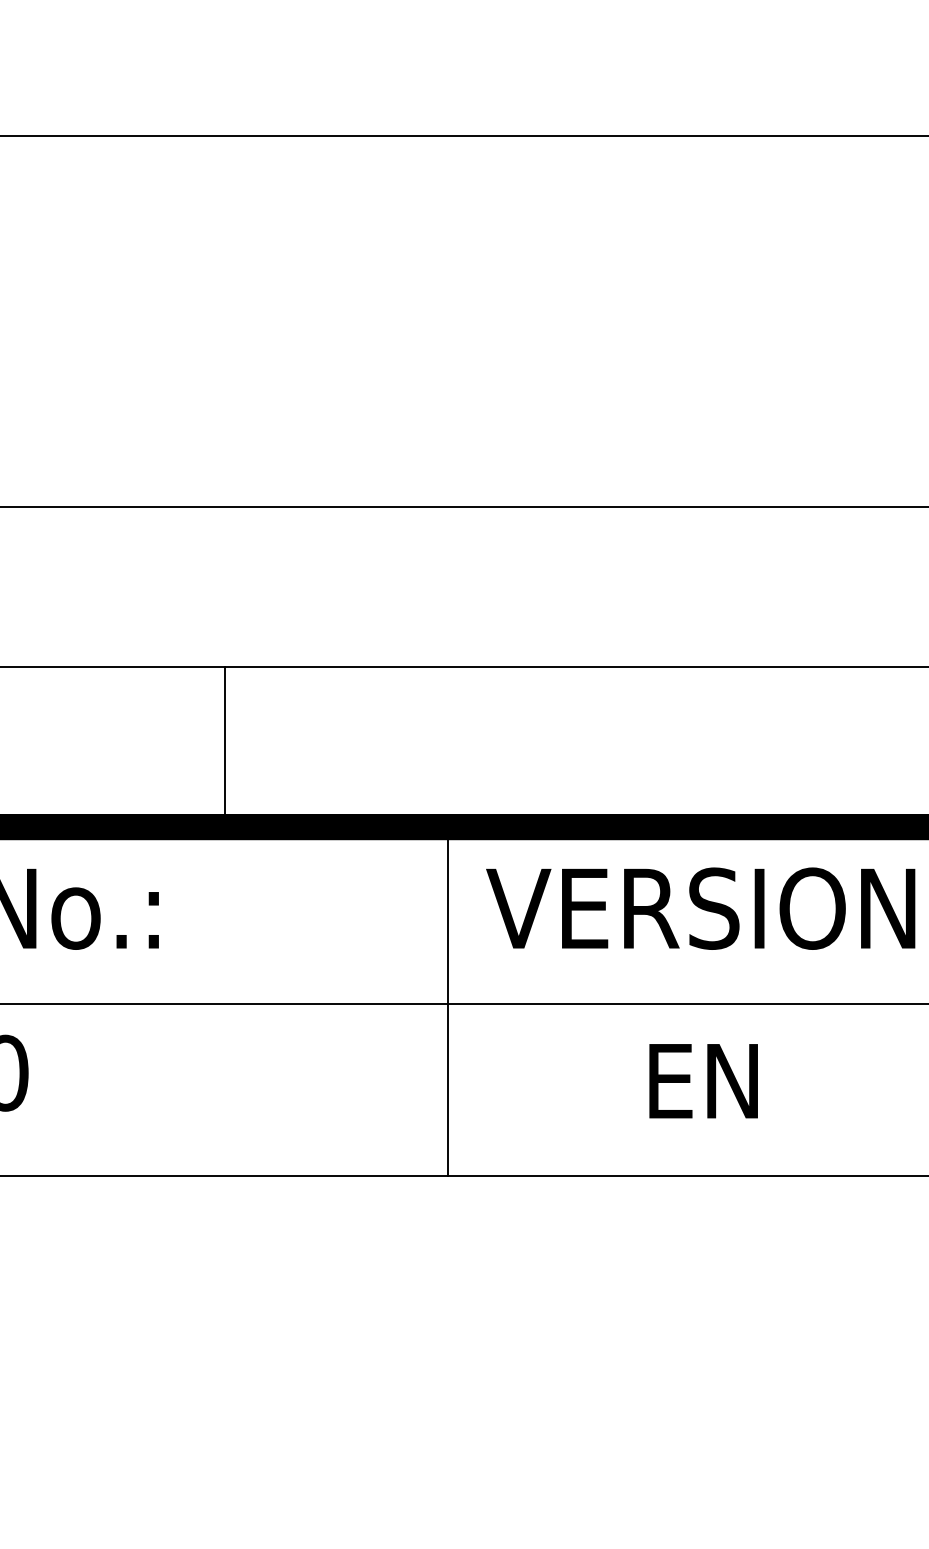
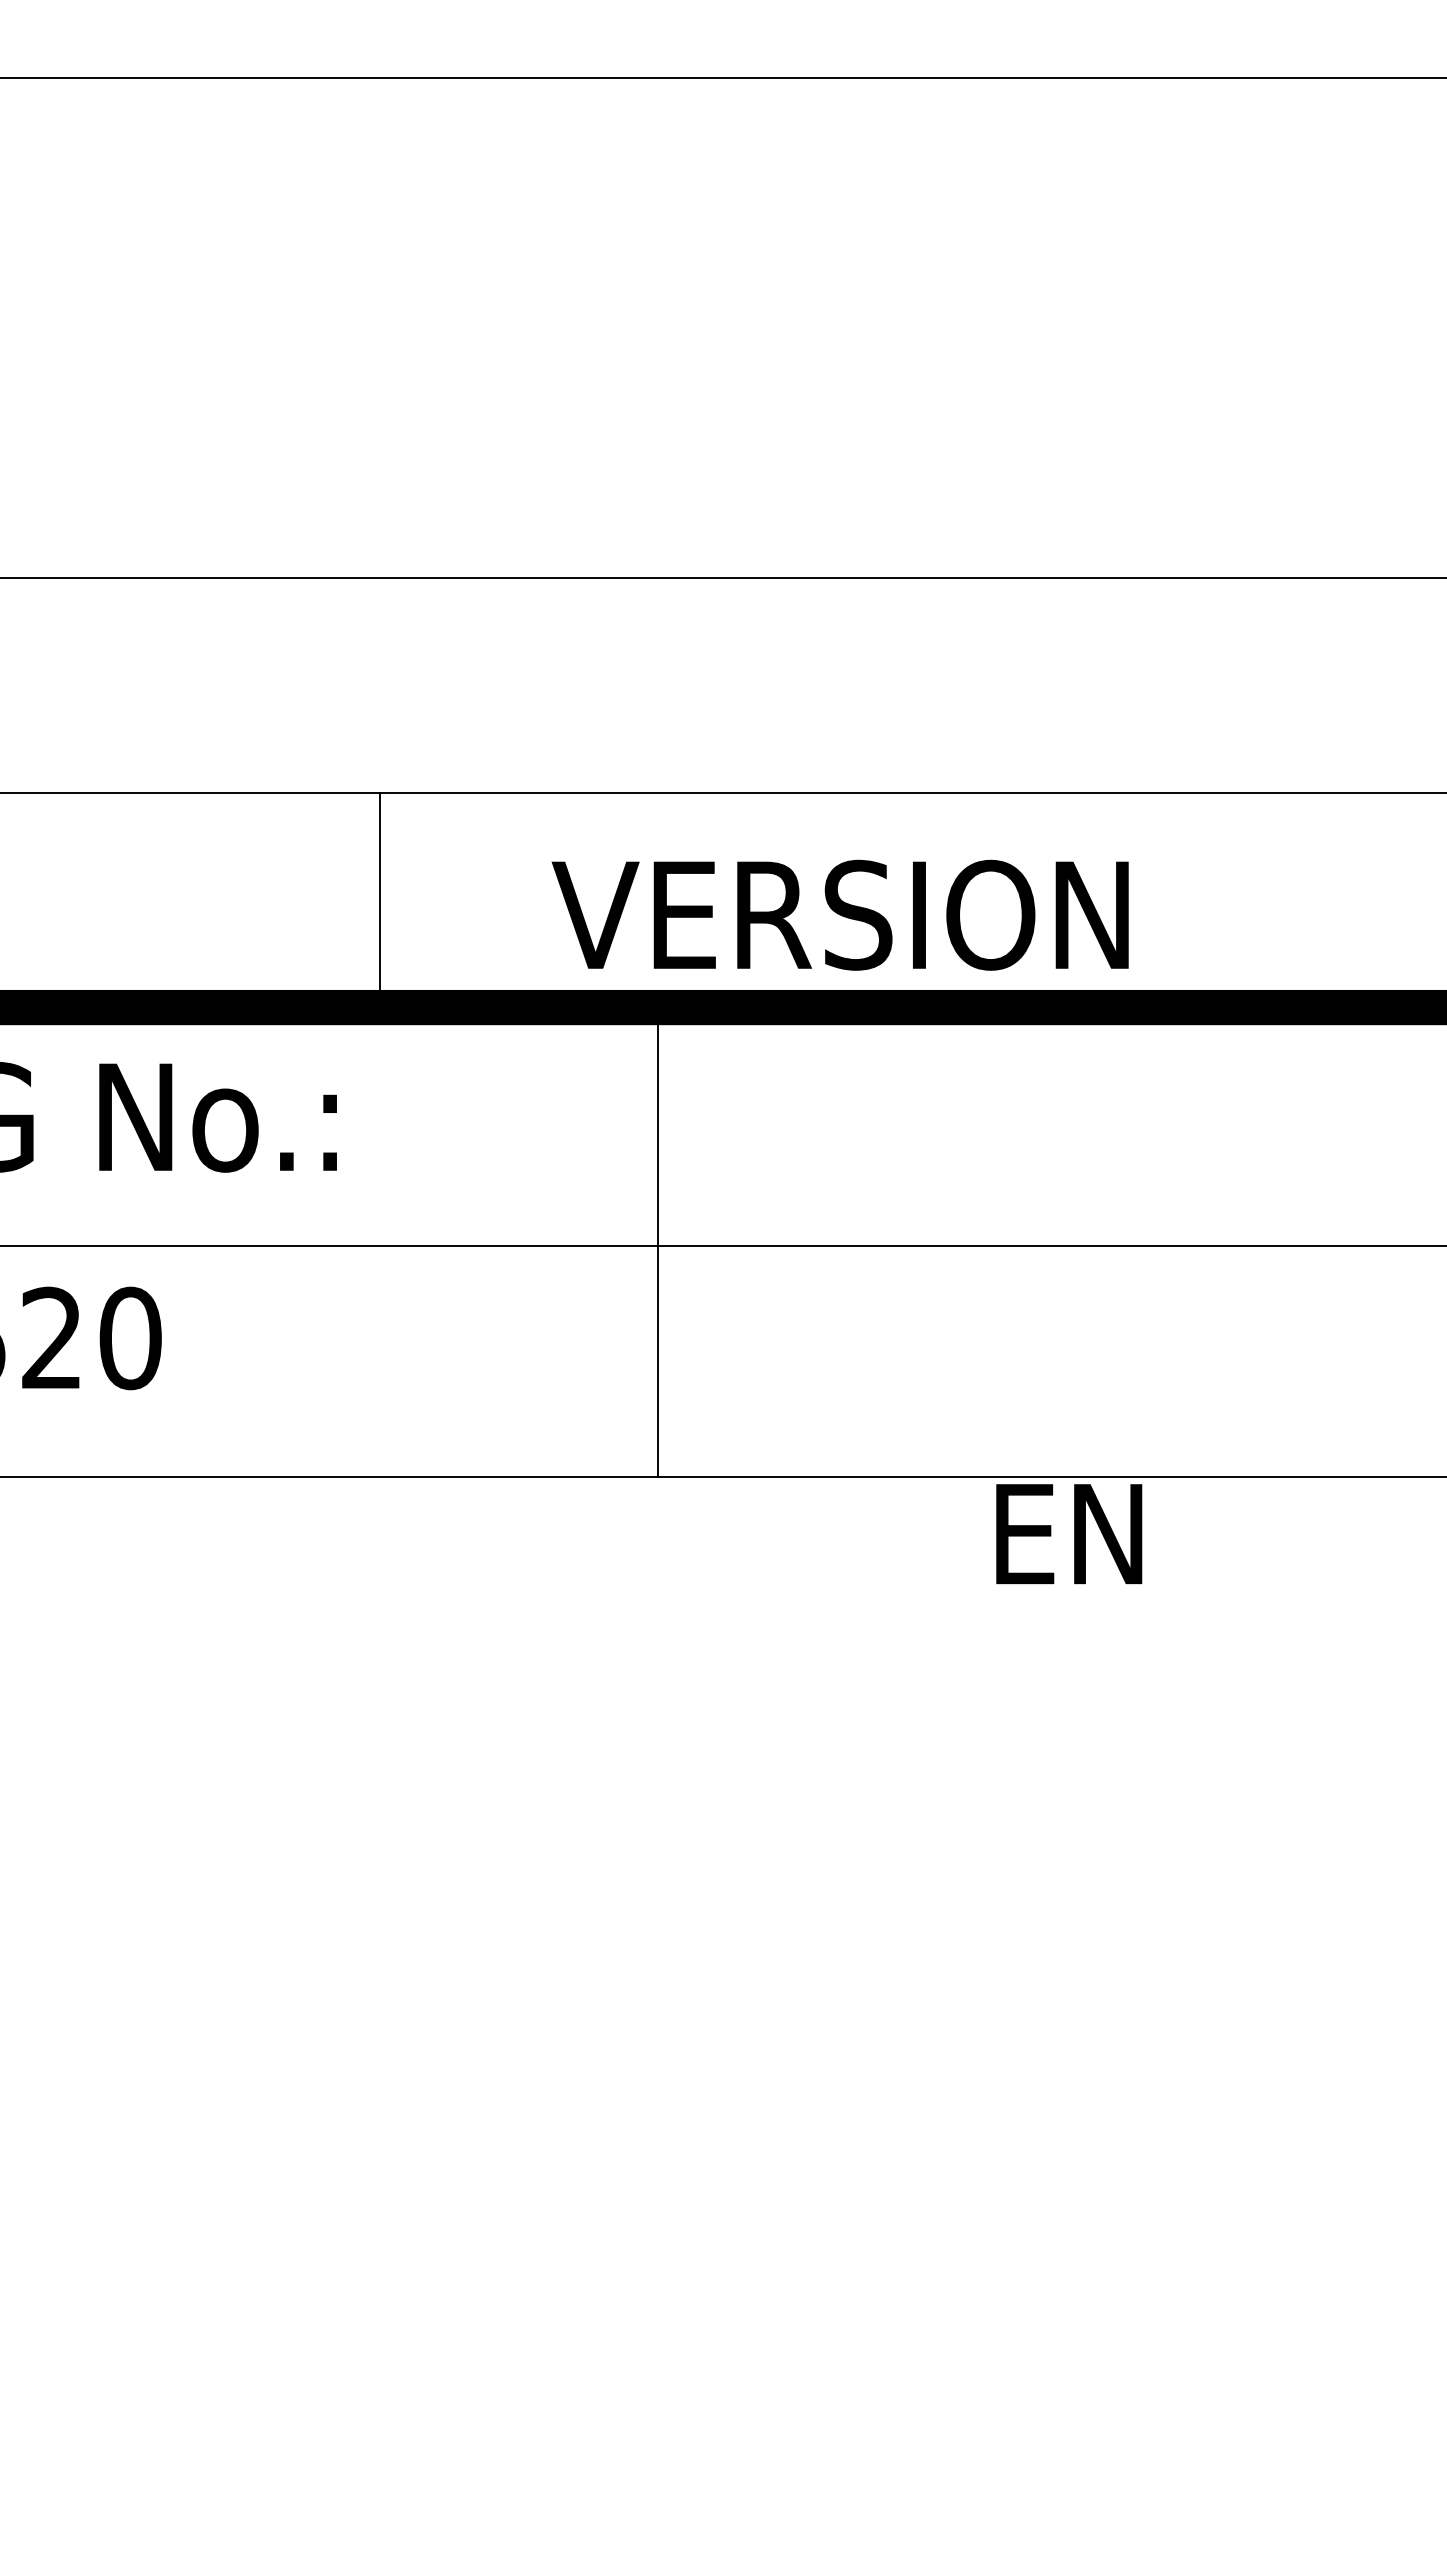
line: (225, 746) -> (380, 899), moved
text: (700, 908) -> (839, 914), moved
line: (448, 1001) -> (658, 1241), moved
text: (703, 1081) -> (1069, 1534), moved

